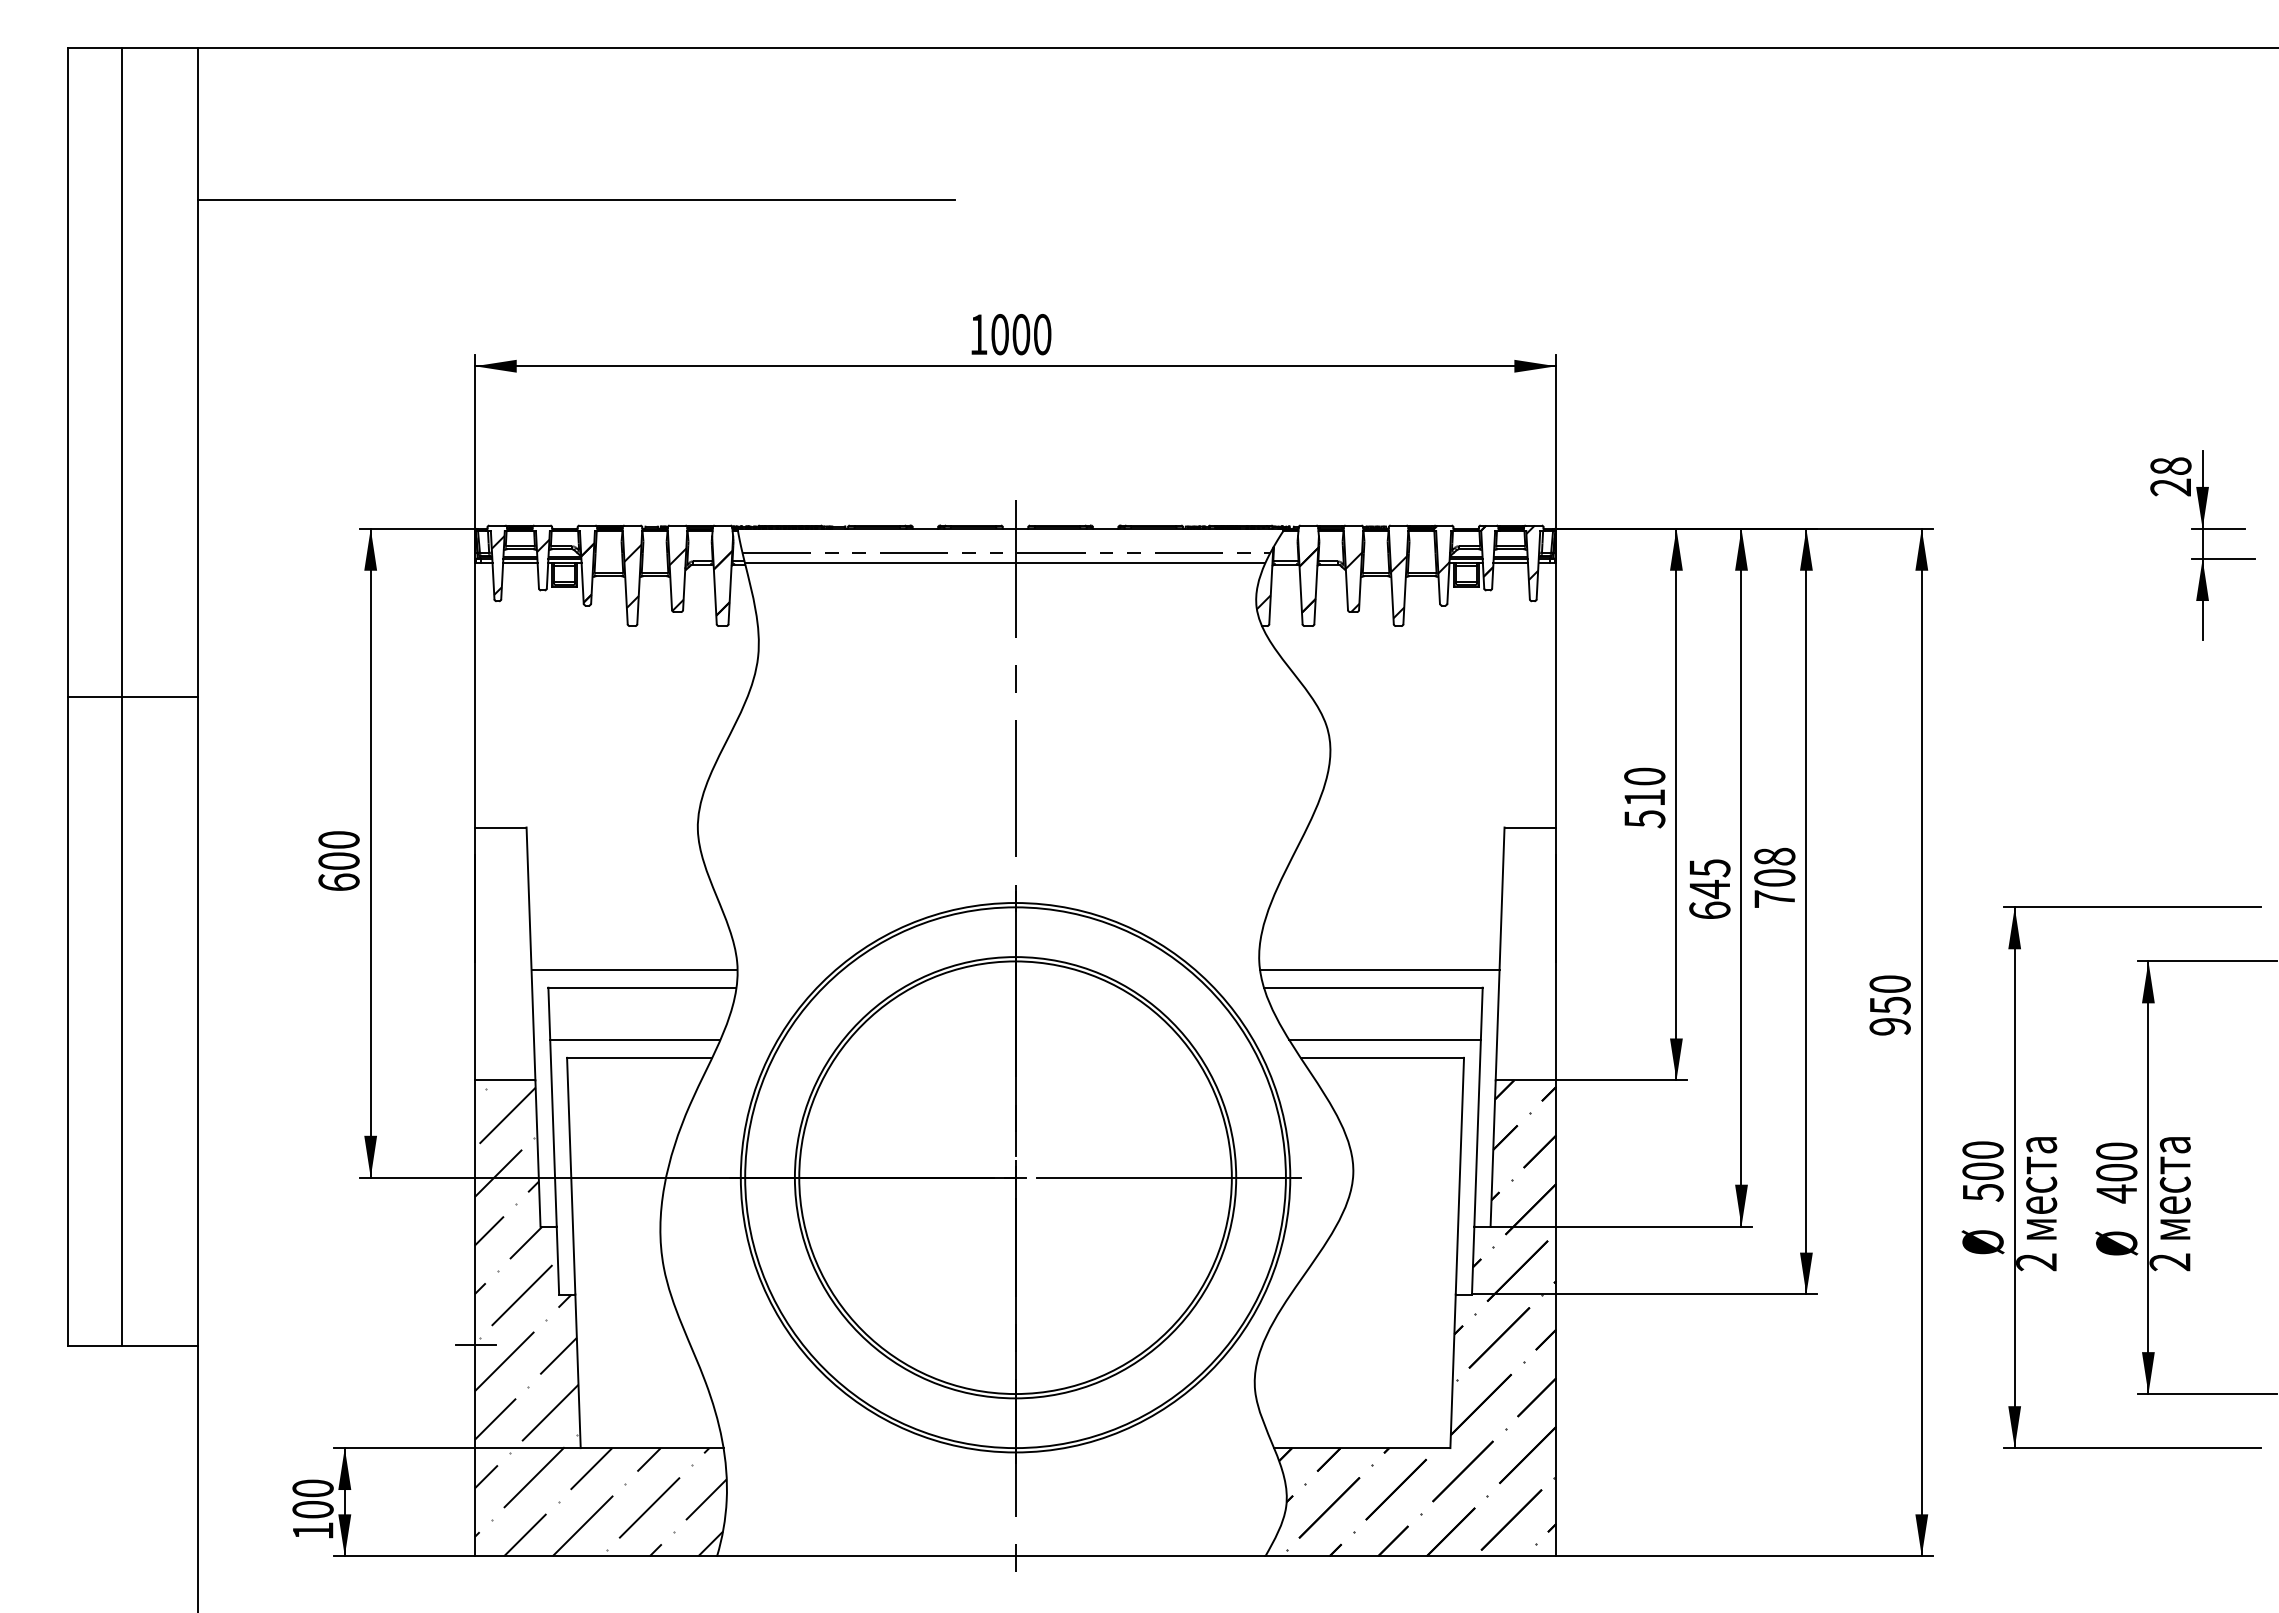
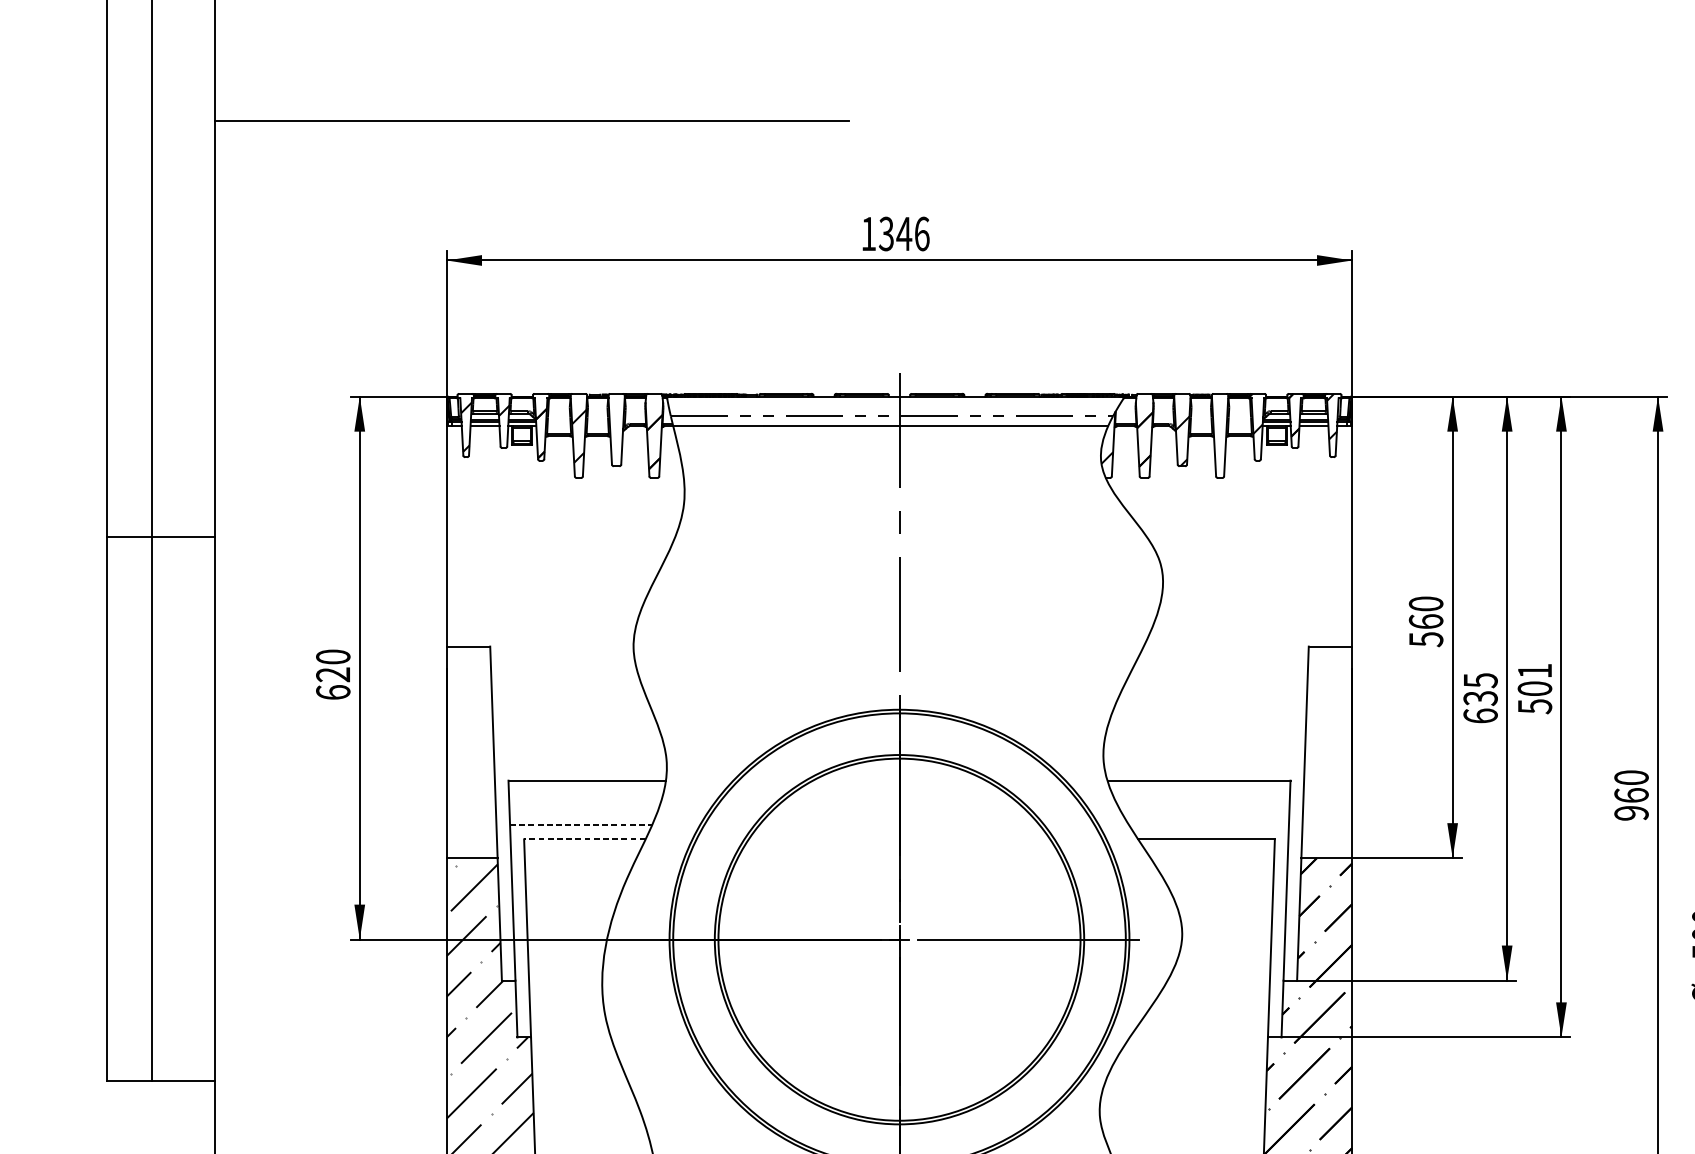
text: (1020, 334) -> (903, 233), 1000 -> 1346
hatch: (677, 579) -> (616, 438), removed
hatch: (1398, 587) -> (1220, 445), removed
text: (1644, 797) -> (1425, 621), 510 -> 560
text: (338, 861) -> (332, 675), 600 -> 620
text: (1774, 877) -> (1534, 688), 708 -> 501
text: (1709, 889) -> (1480, 698), 645 -> 635
line: (634, 969) -> (580, 765), removed
line: (1379, 969) -> (1204, 765), removed
text: (1889, 1005) -> (1630, 795), 950 -> 960
line: (635, 1040) -> (581, 824), solid -> dashed
line: (1384, 1040) -> (1208, 824), removed
line: (639, 1057) -> (584, 839), solid -> dashed
line: (475, 1345) -> (447, 1080), removed

